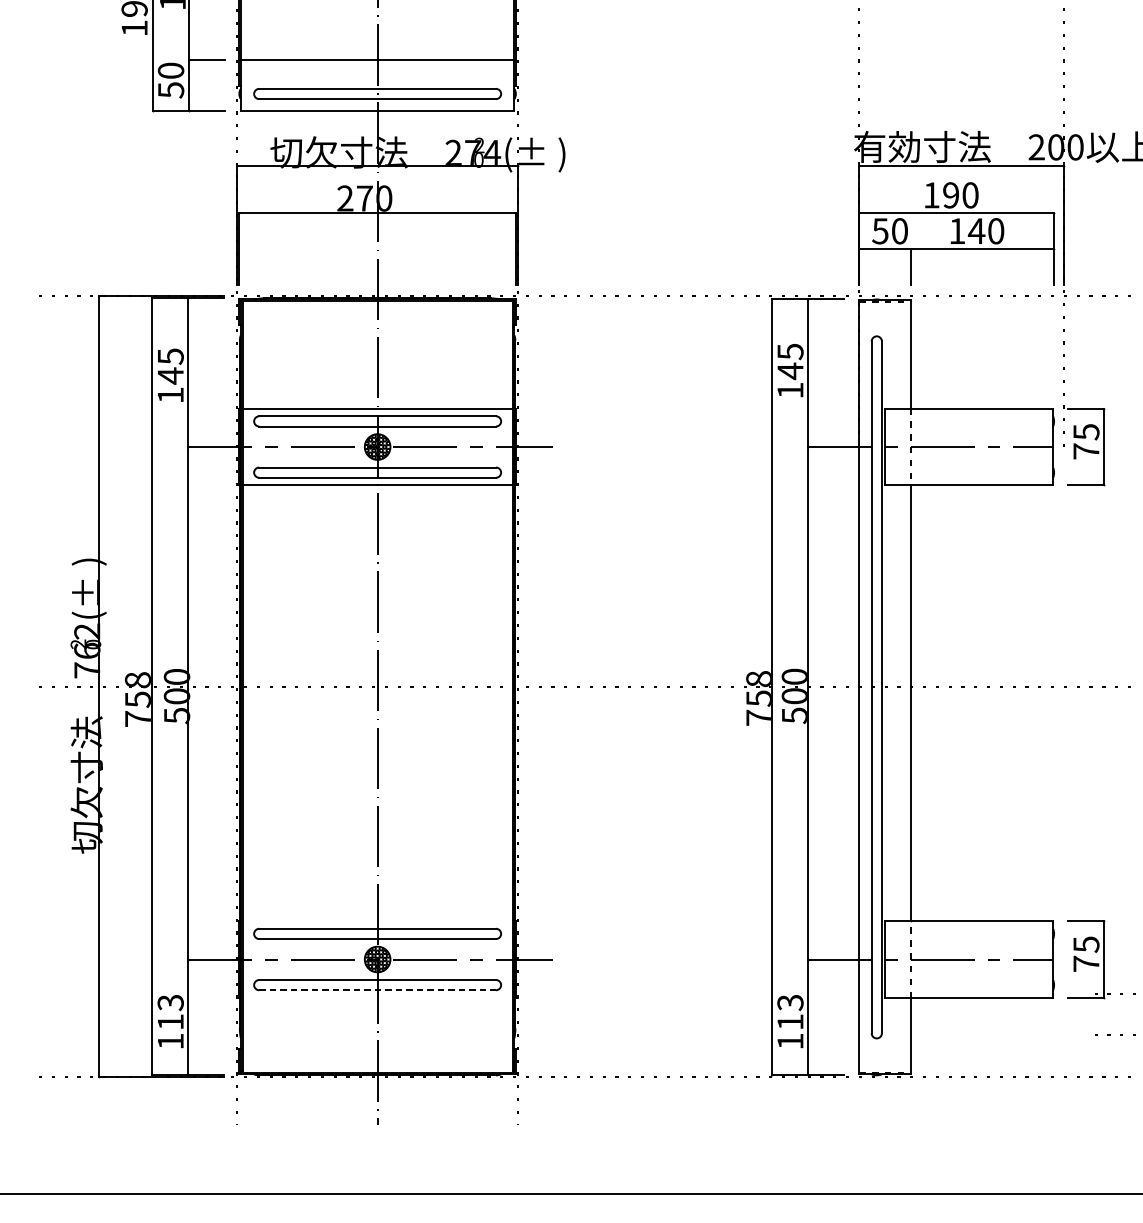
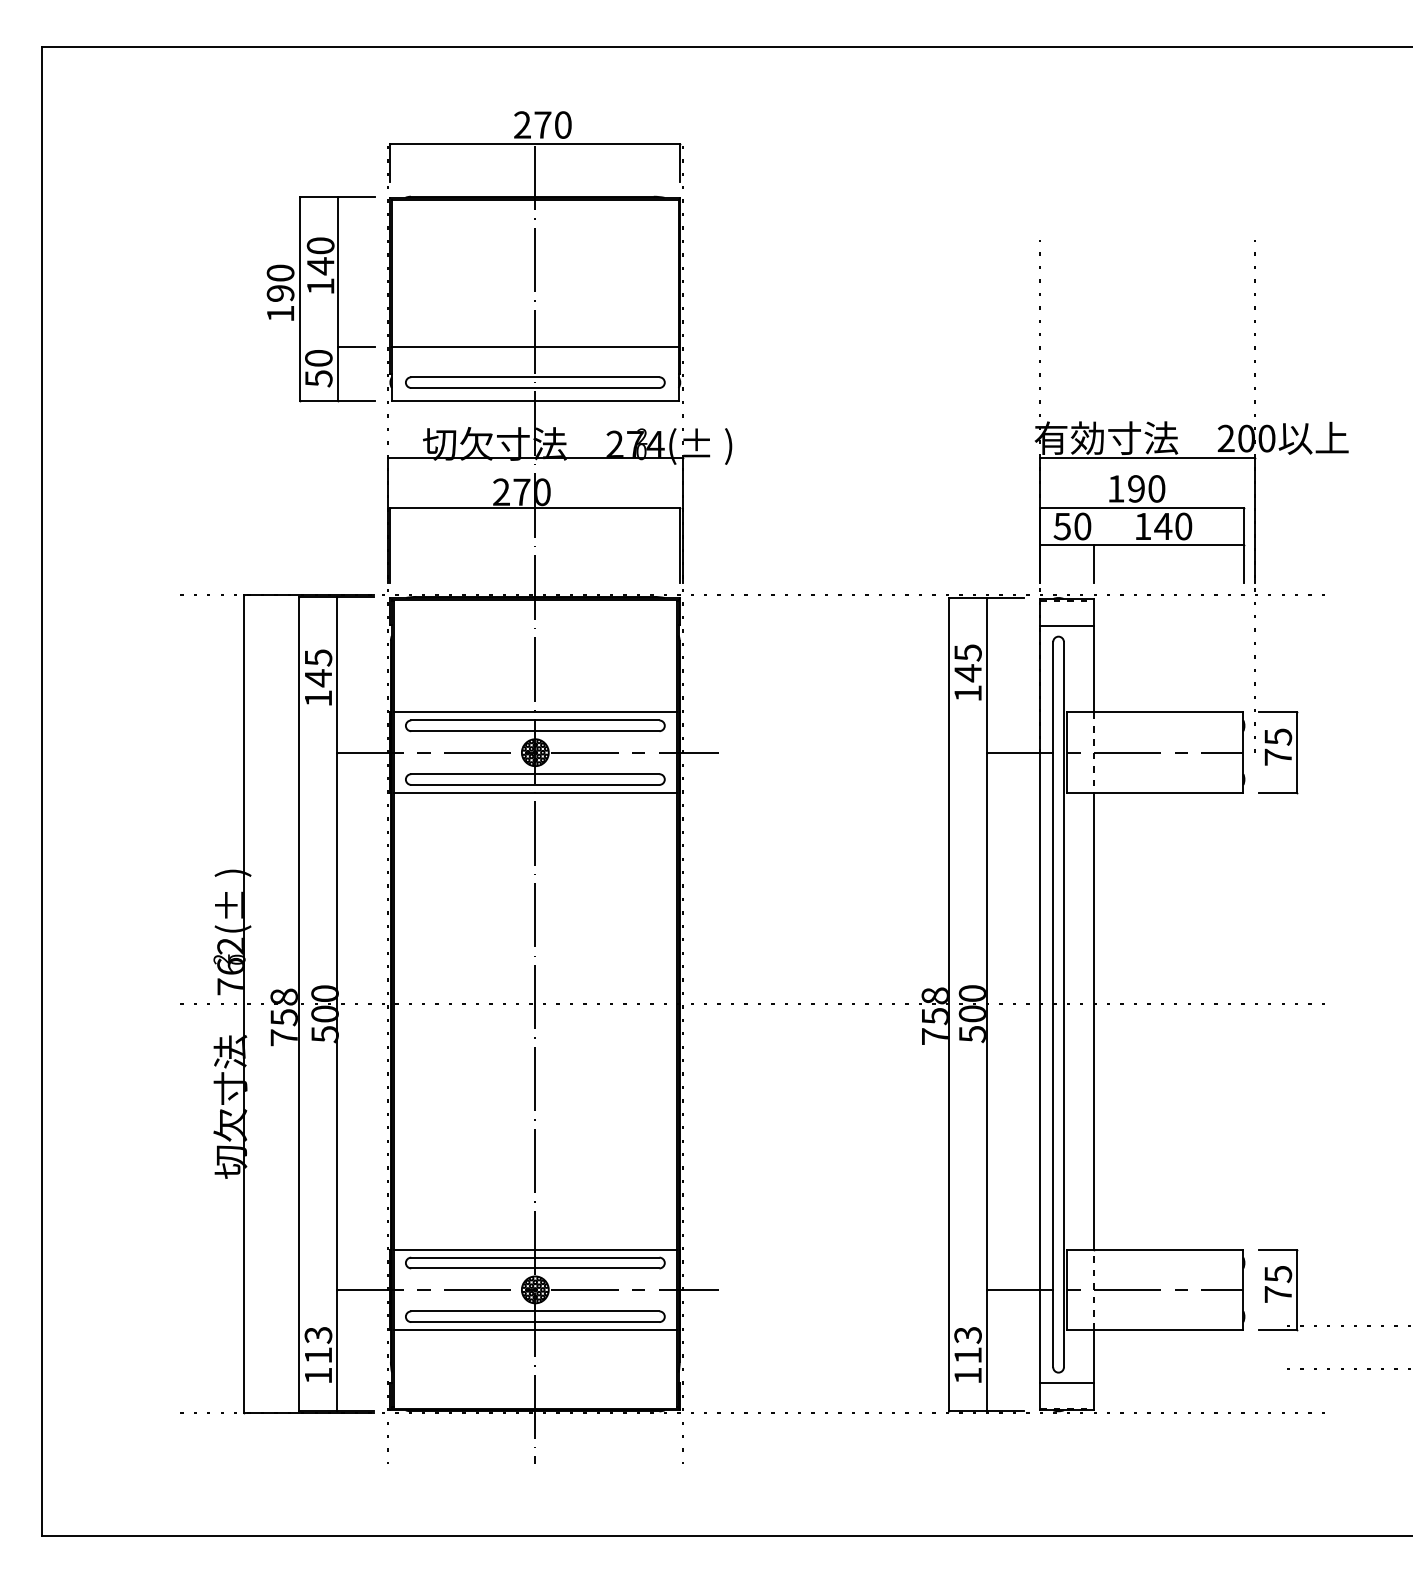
line: (885, 325) -> (1067, 625), added
line: (376, 920) -> (534, 1249), added
line: (377, 990) -> (535, 1322), dashed -> solid
line: (376, 998) -> (534, 1330), added
line: (885, 1048) -> (1067, 1383), added

